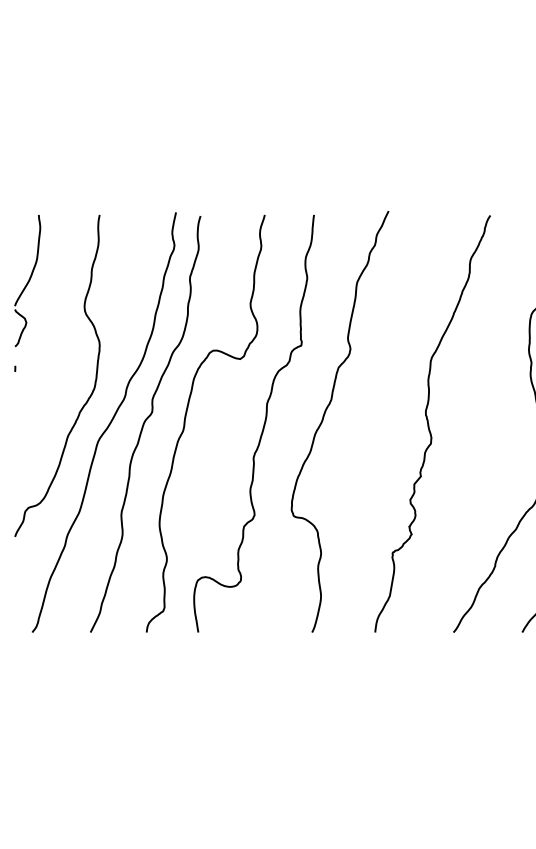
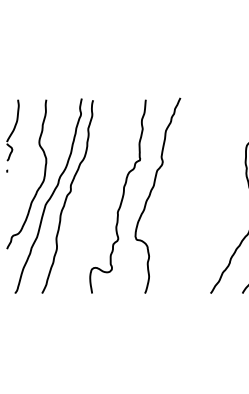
curve: (188, 416) -> (87, 193), removed
curve: (429, 423) -> (199, 196), removed

